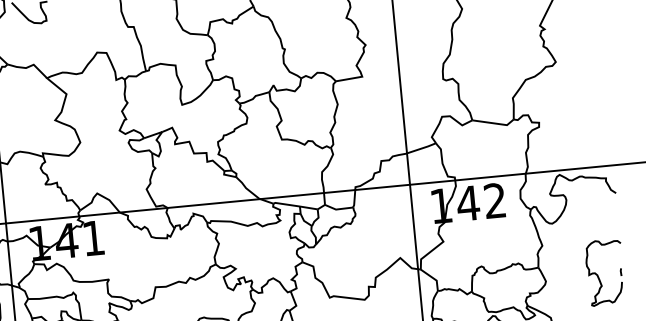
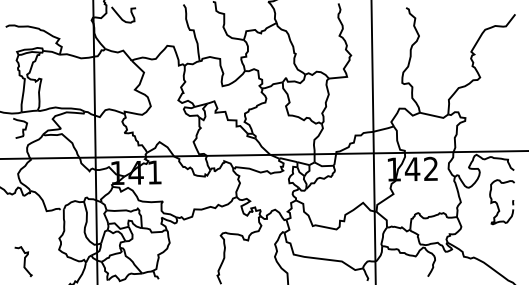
part: (604, 273) -> (501, 202), moved

